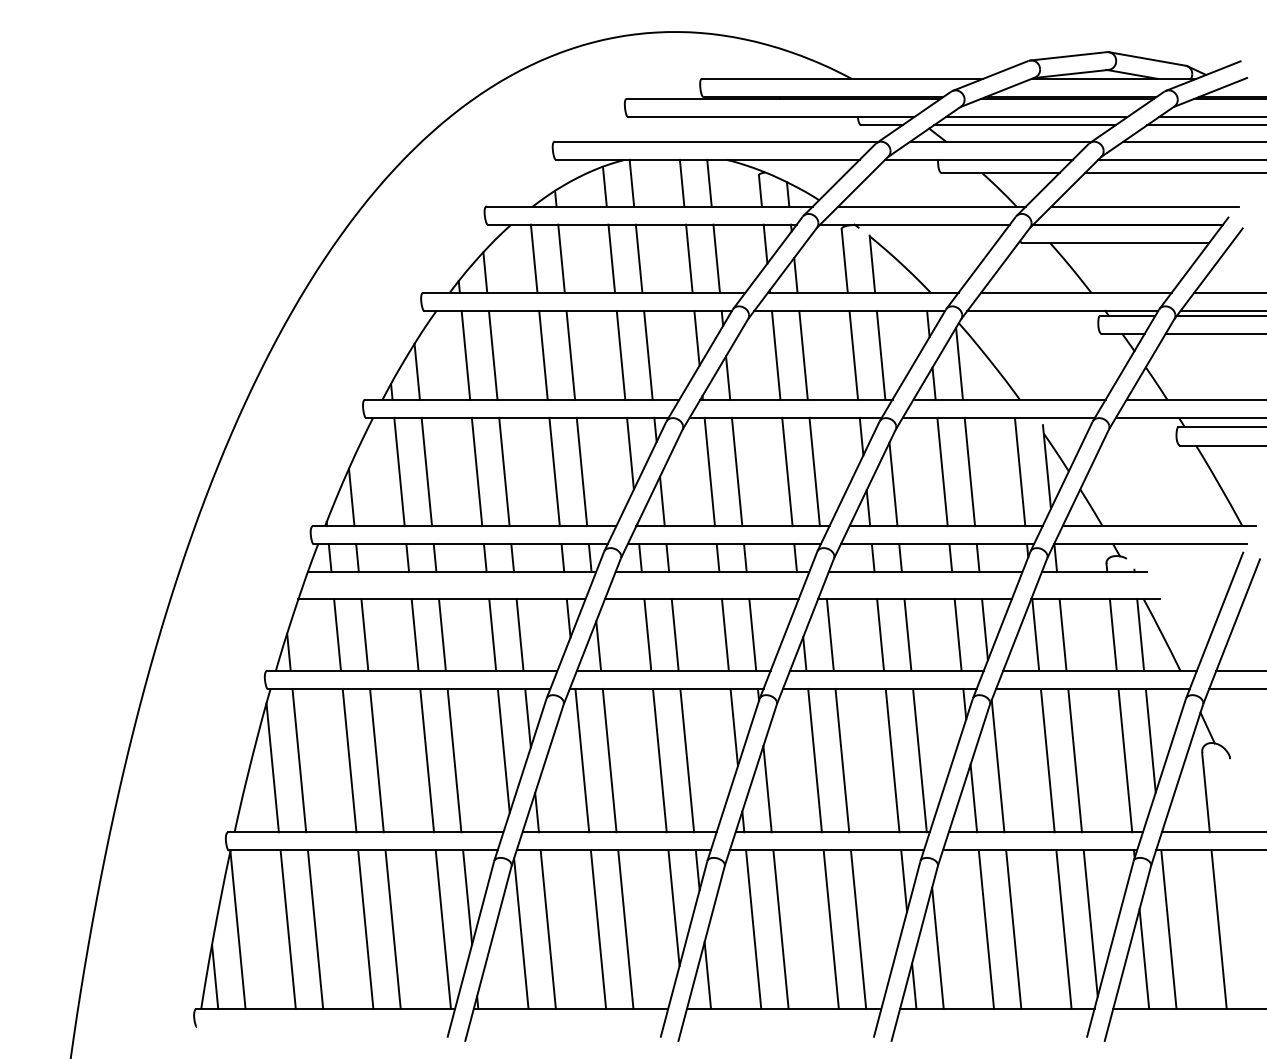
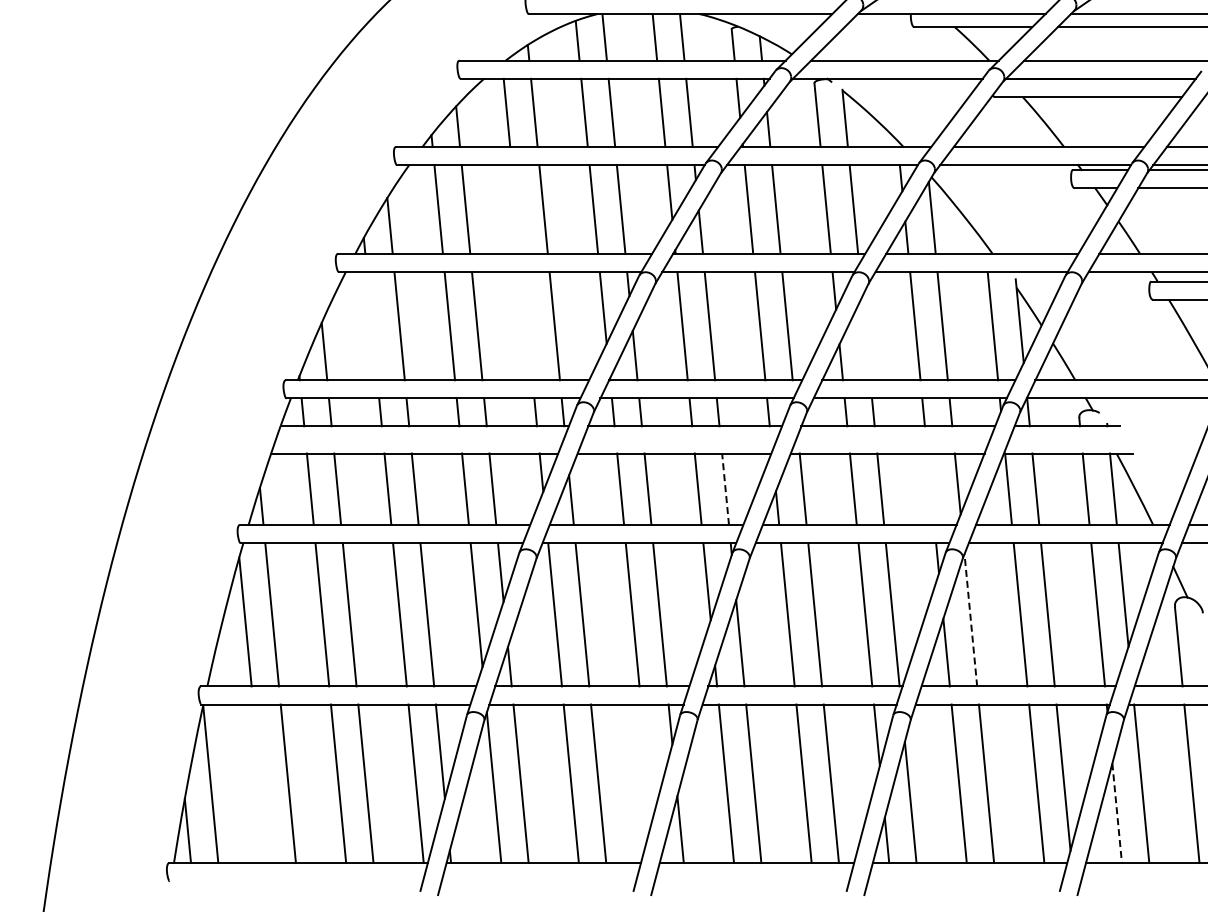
line: (543, 354) -> (516, 208), removed
line: (399, 471) -> (372, 325), removed
line: (554, 471) -> (527, 325), removed
line: (893, 484) -> (866, 338), removed
line: (957, 634) -> (930, 488), removed
line: (752, 635) -> (725, 489), solid -> dashed
line: (998, 765) -> (971, 619), solid -> dashed
line: (673, 908) -> (646, 762), removed
line: (287, 929) -> (260, 783), removed
line: (1144, 959) -> (1117, 813), solid -> dashed

